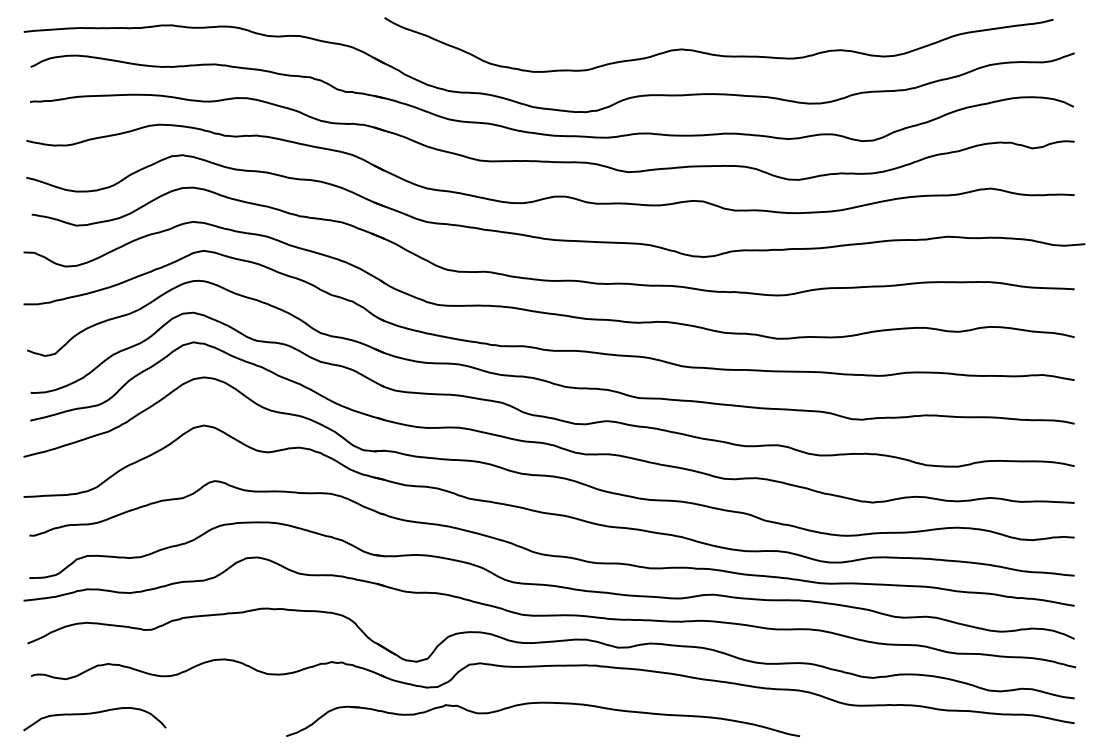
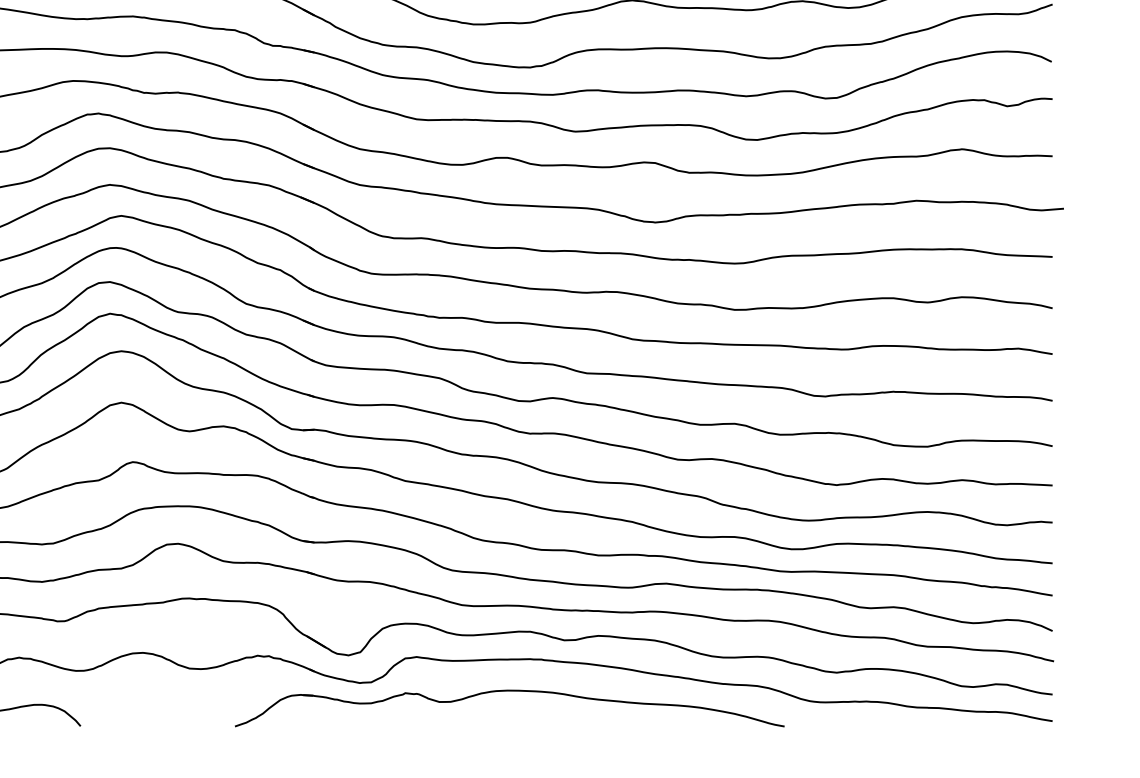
part: (543, 703) -> (510, 691), moved

